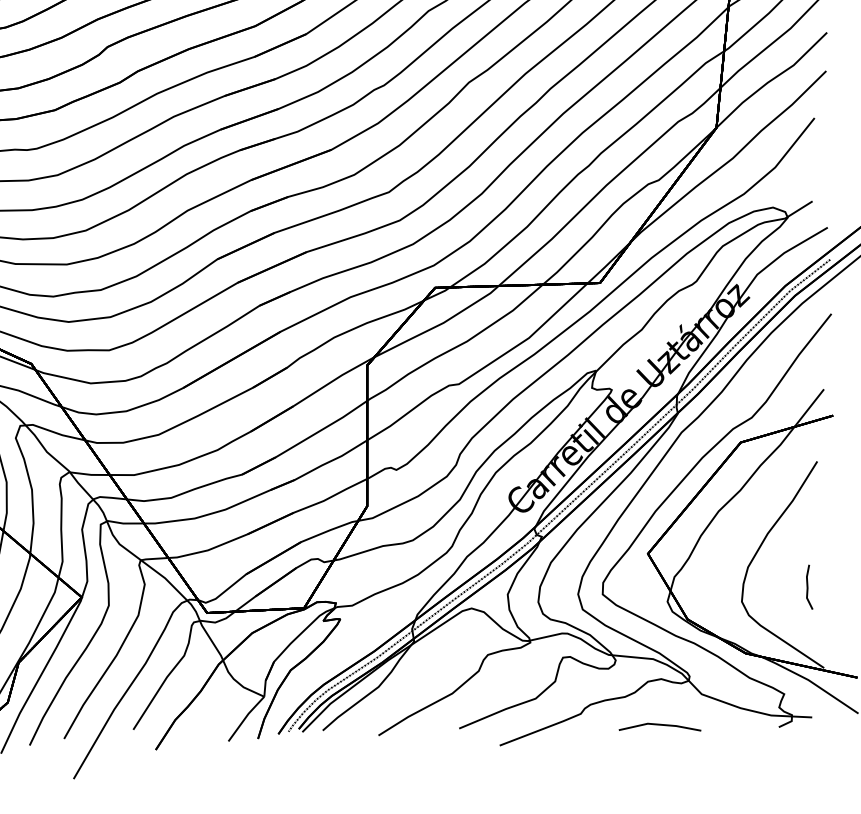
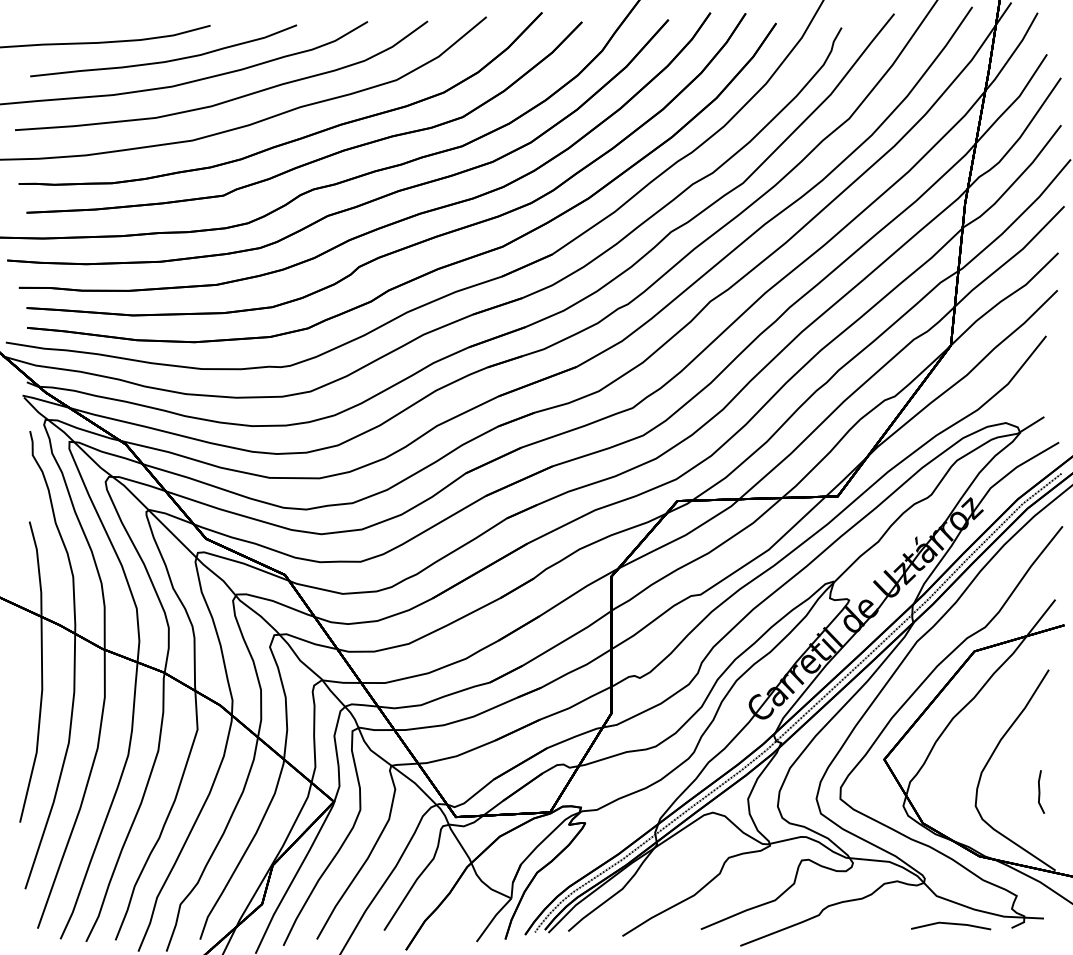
line: (660, 725) -> (951, 924), moved

